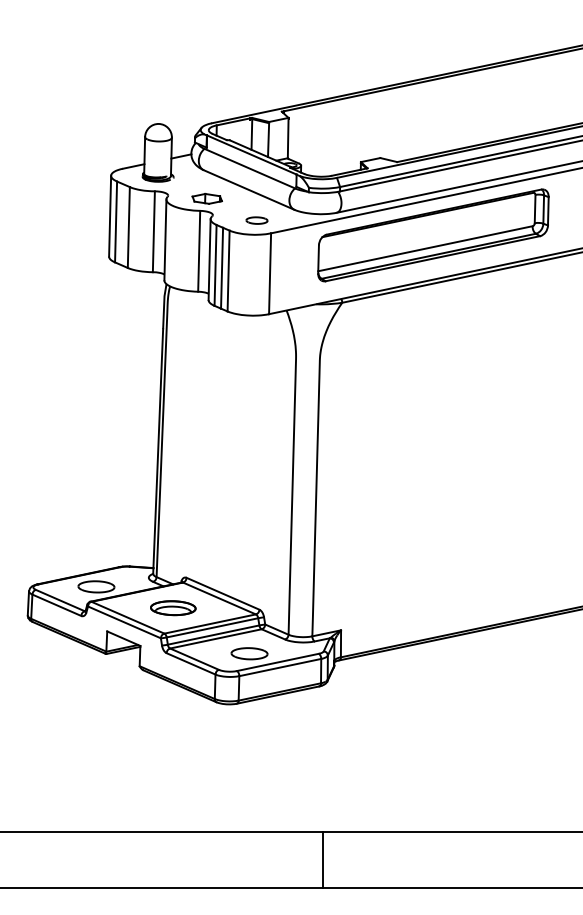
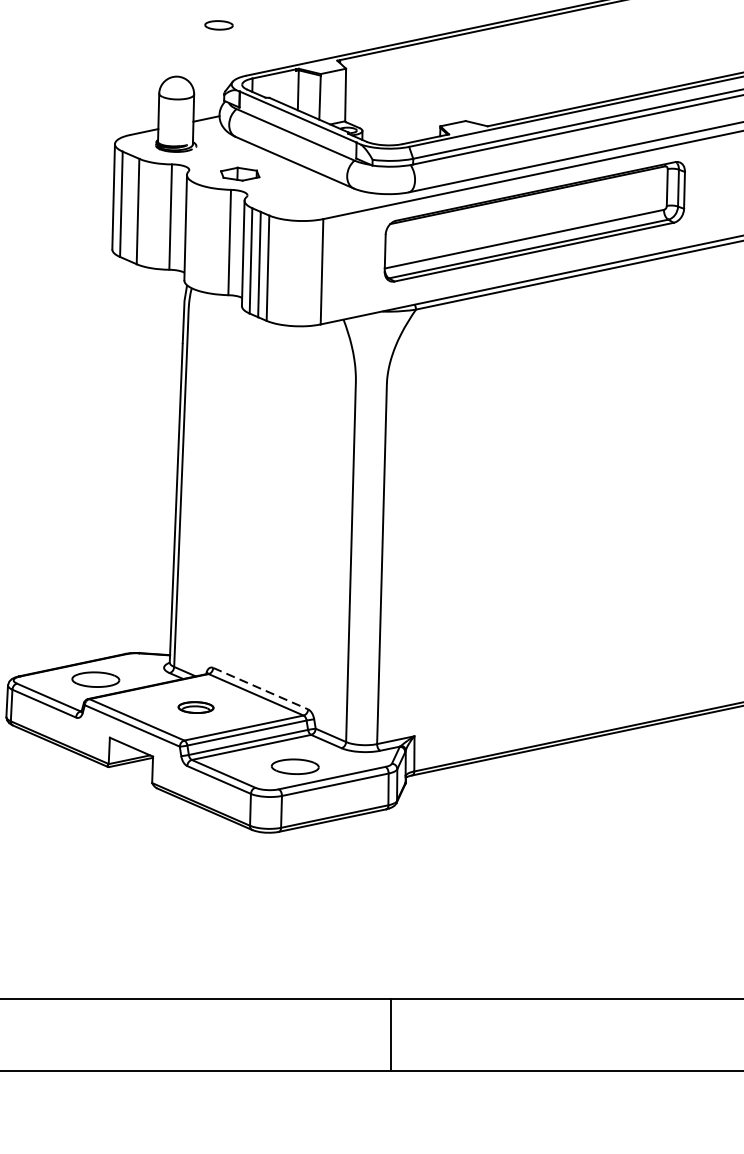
part: (256, 220) -> (218, 25), moved
line: (223, 593) -> (261, 688), solid -> dashed
part: (173, 608) -> (196, 707), size x0.6

